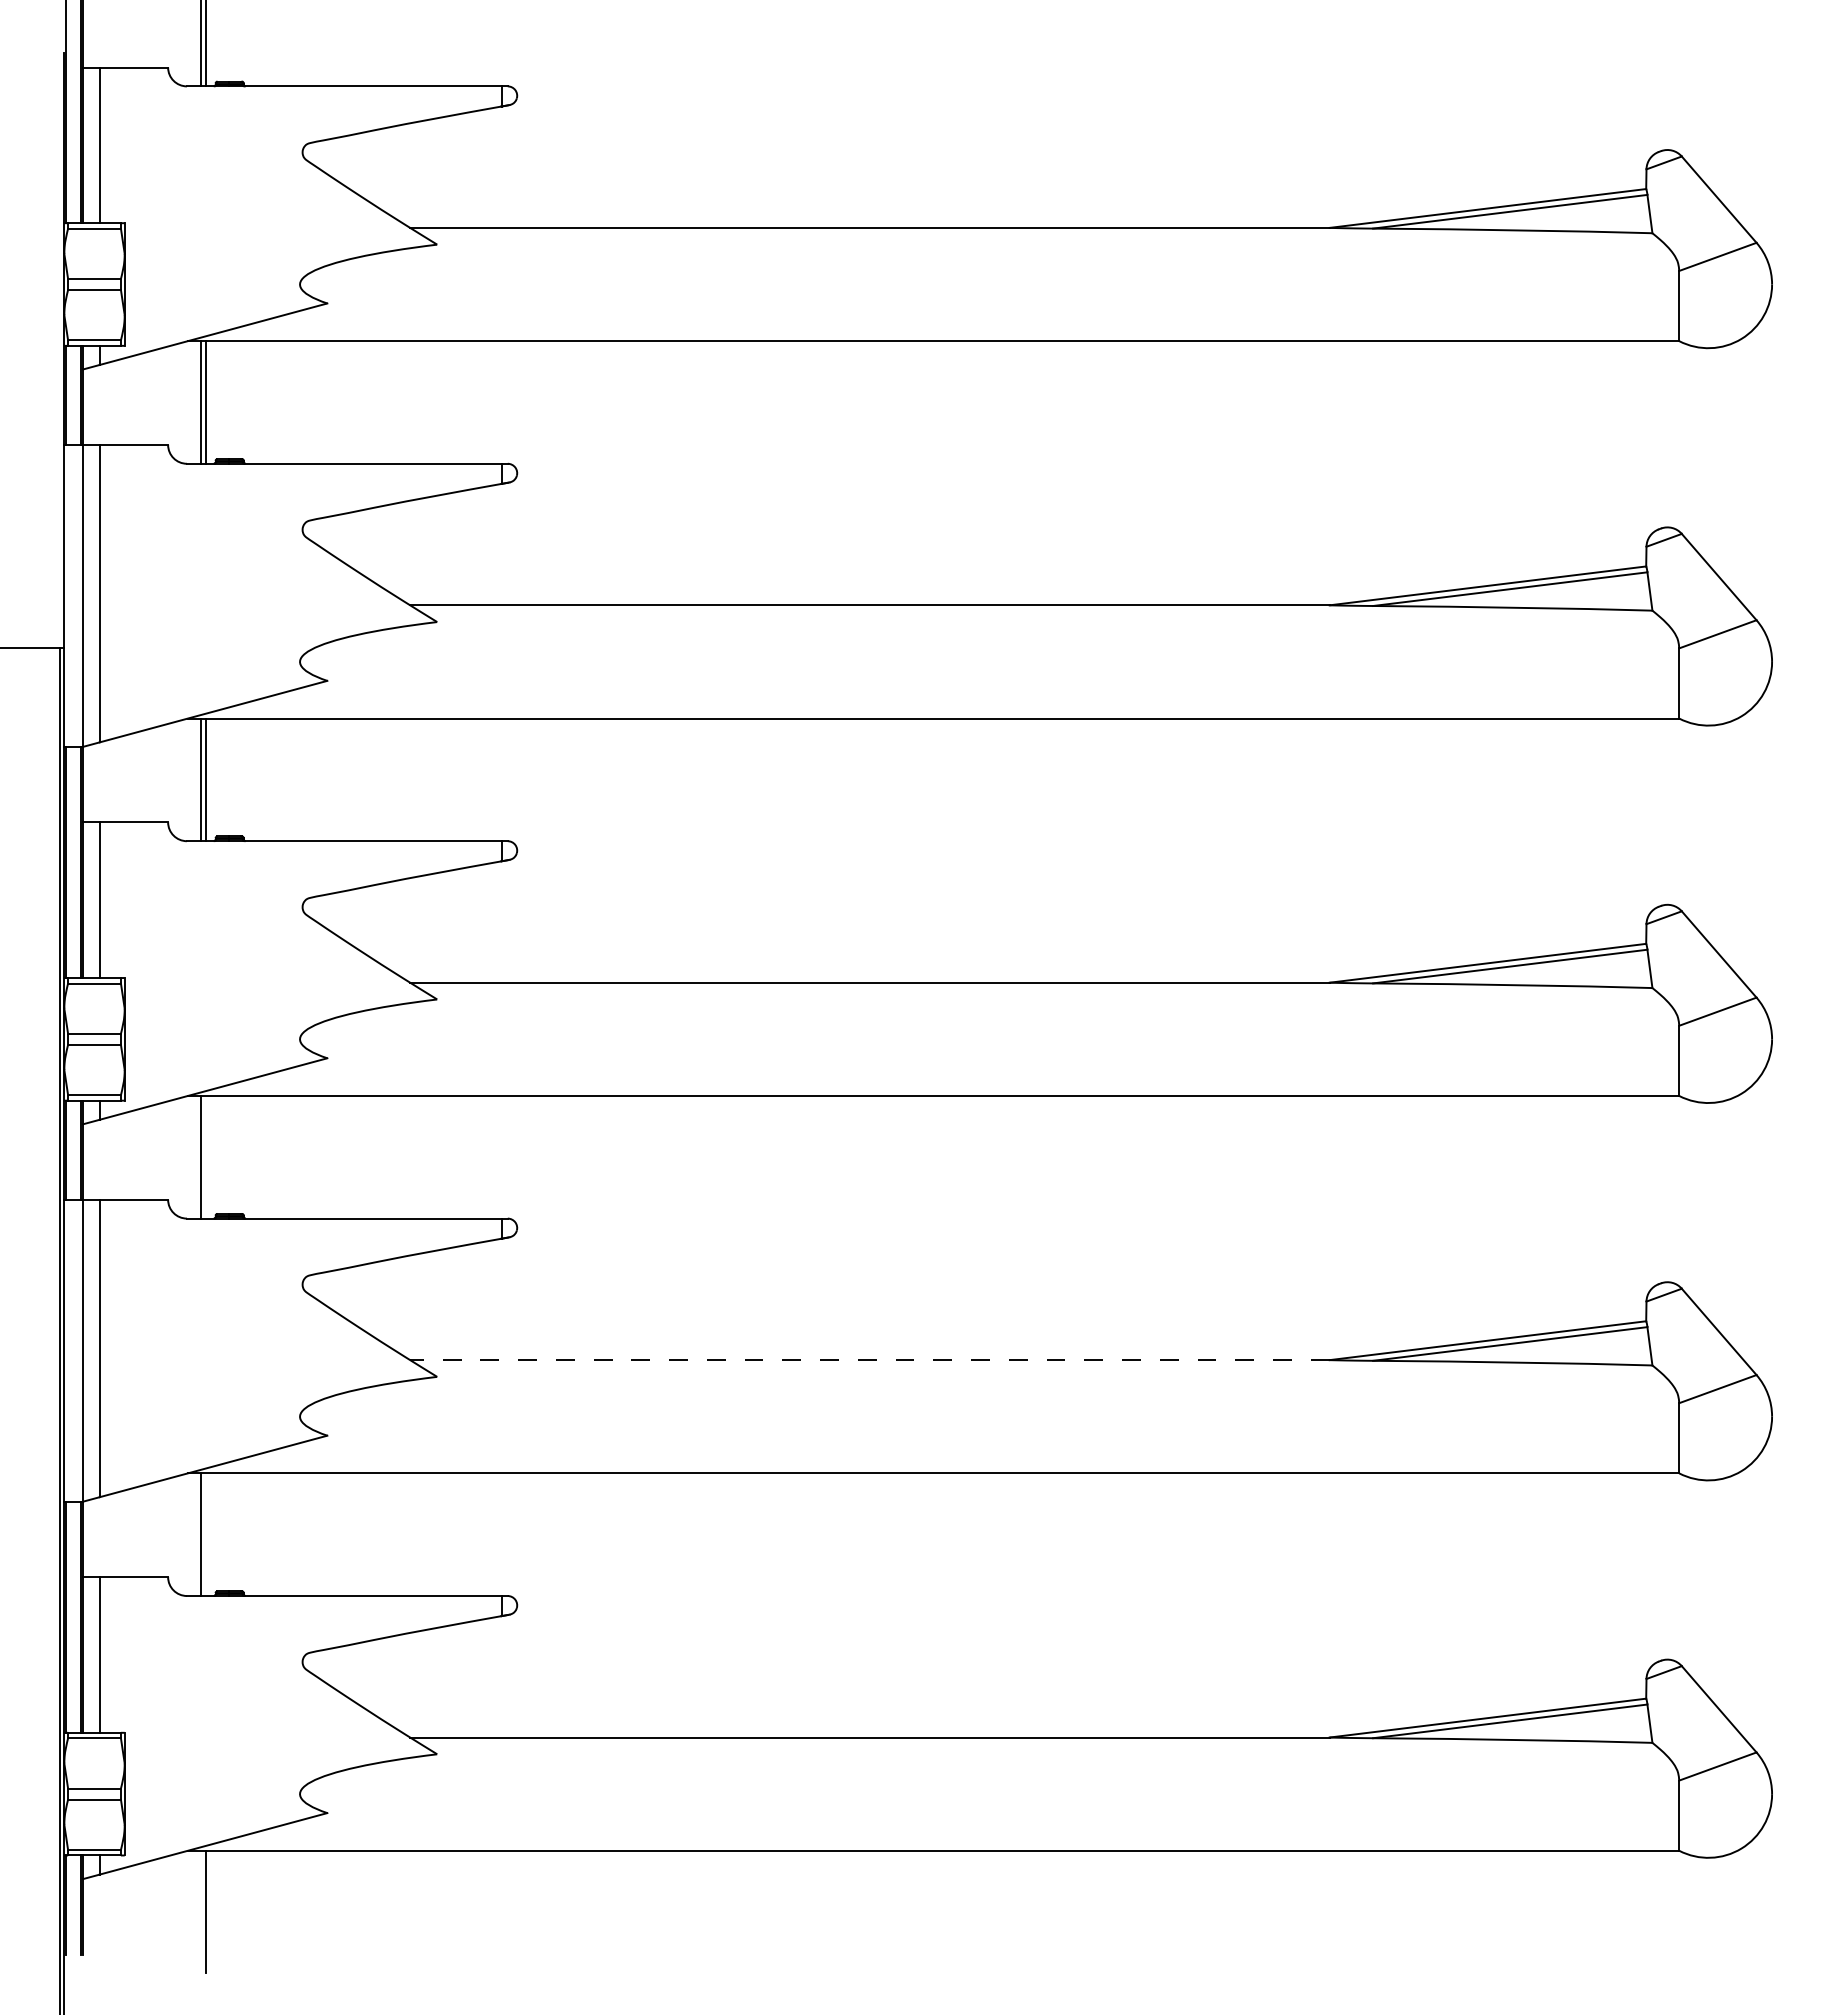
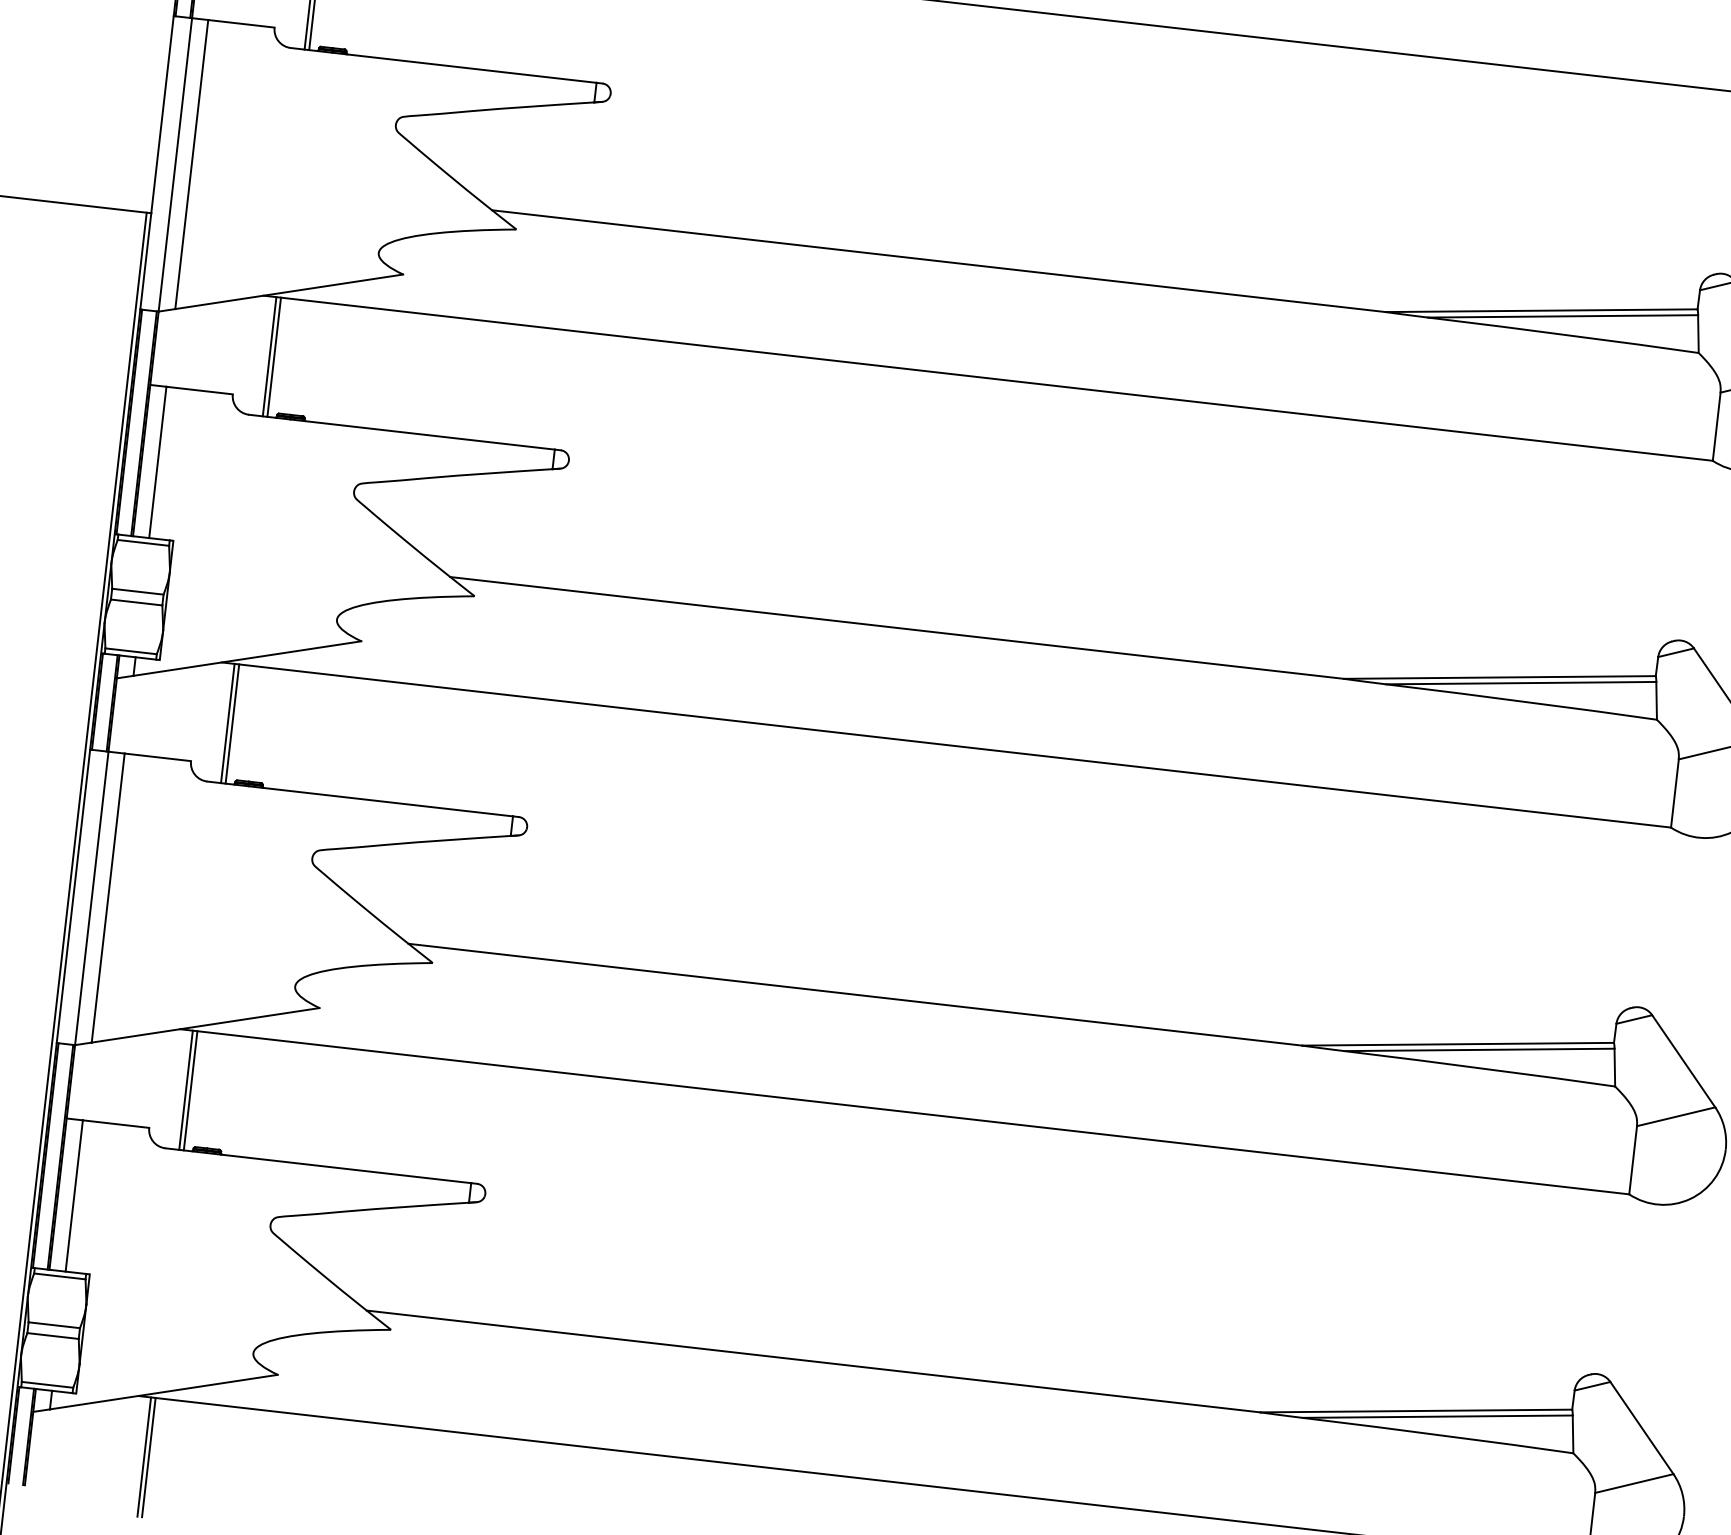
line: (205, 1156) -> (232, 723), added
line: (869, 1360) -> (854, 995), dashed -> solid
line: (205, 1534) -> (190, 1090), added
line: (201, 1911) -> (144, 1456), added

